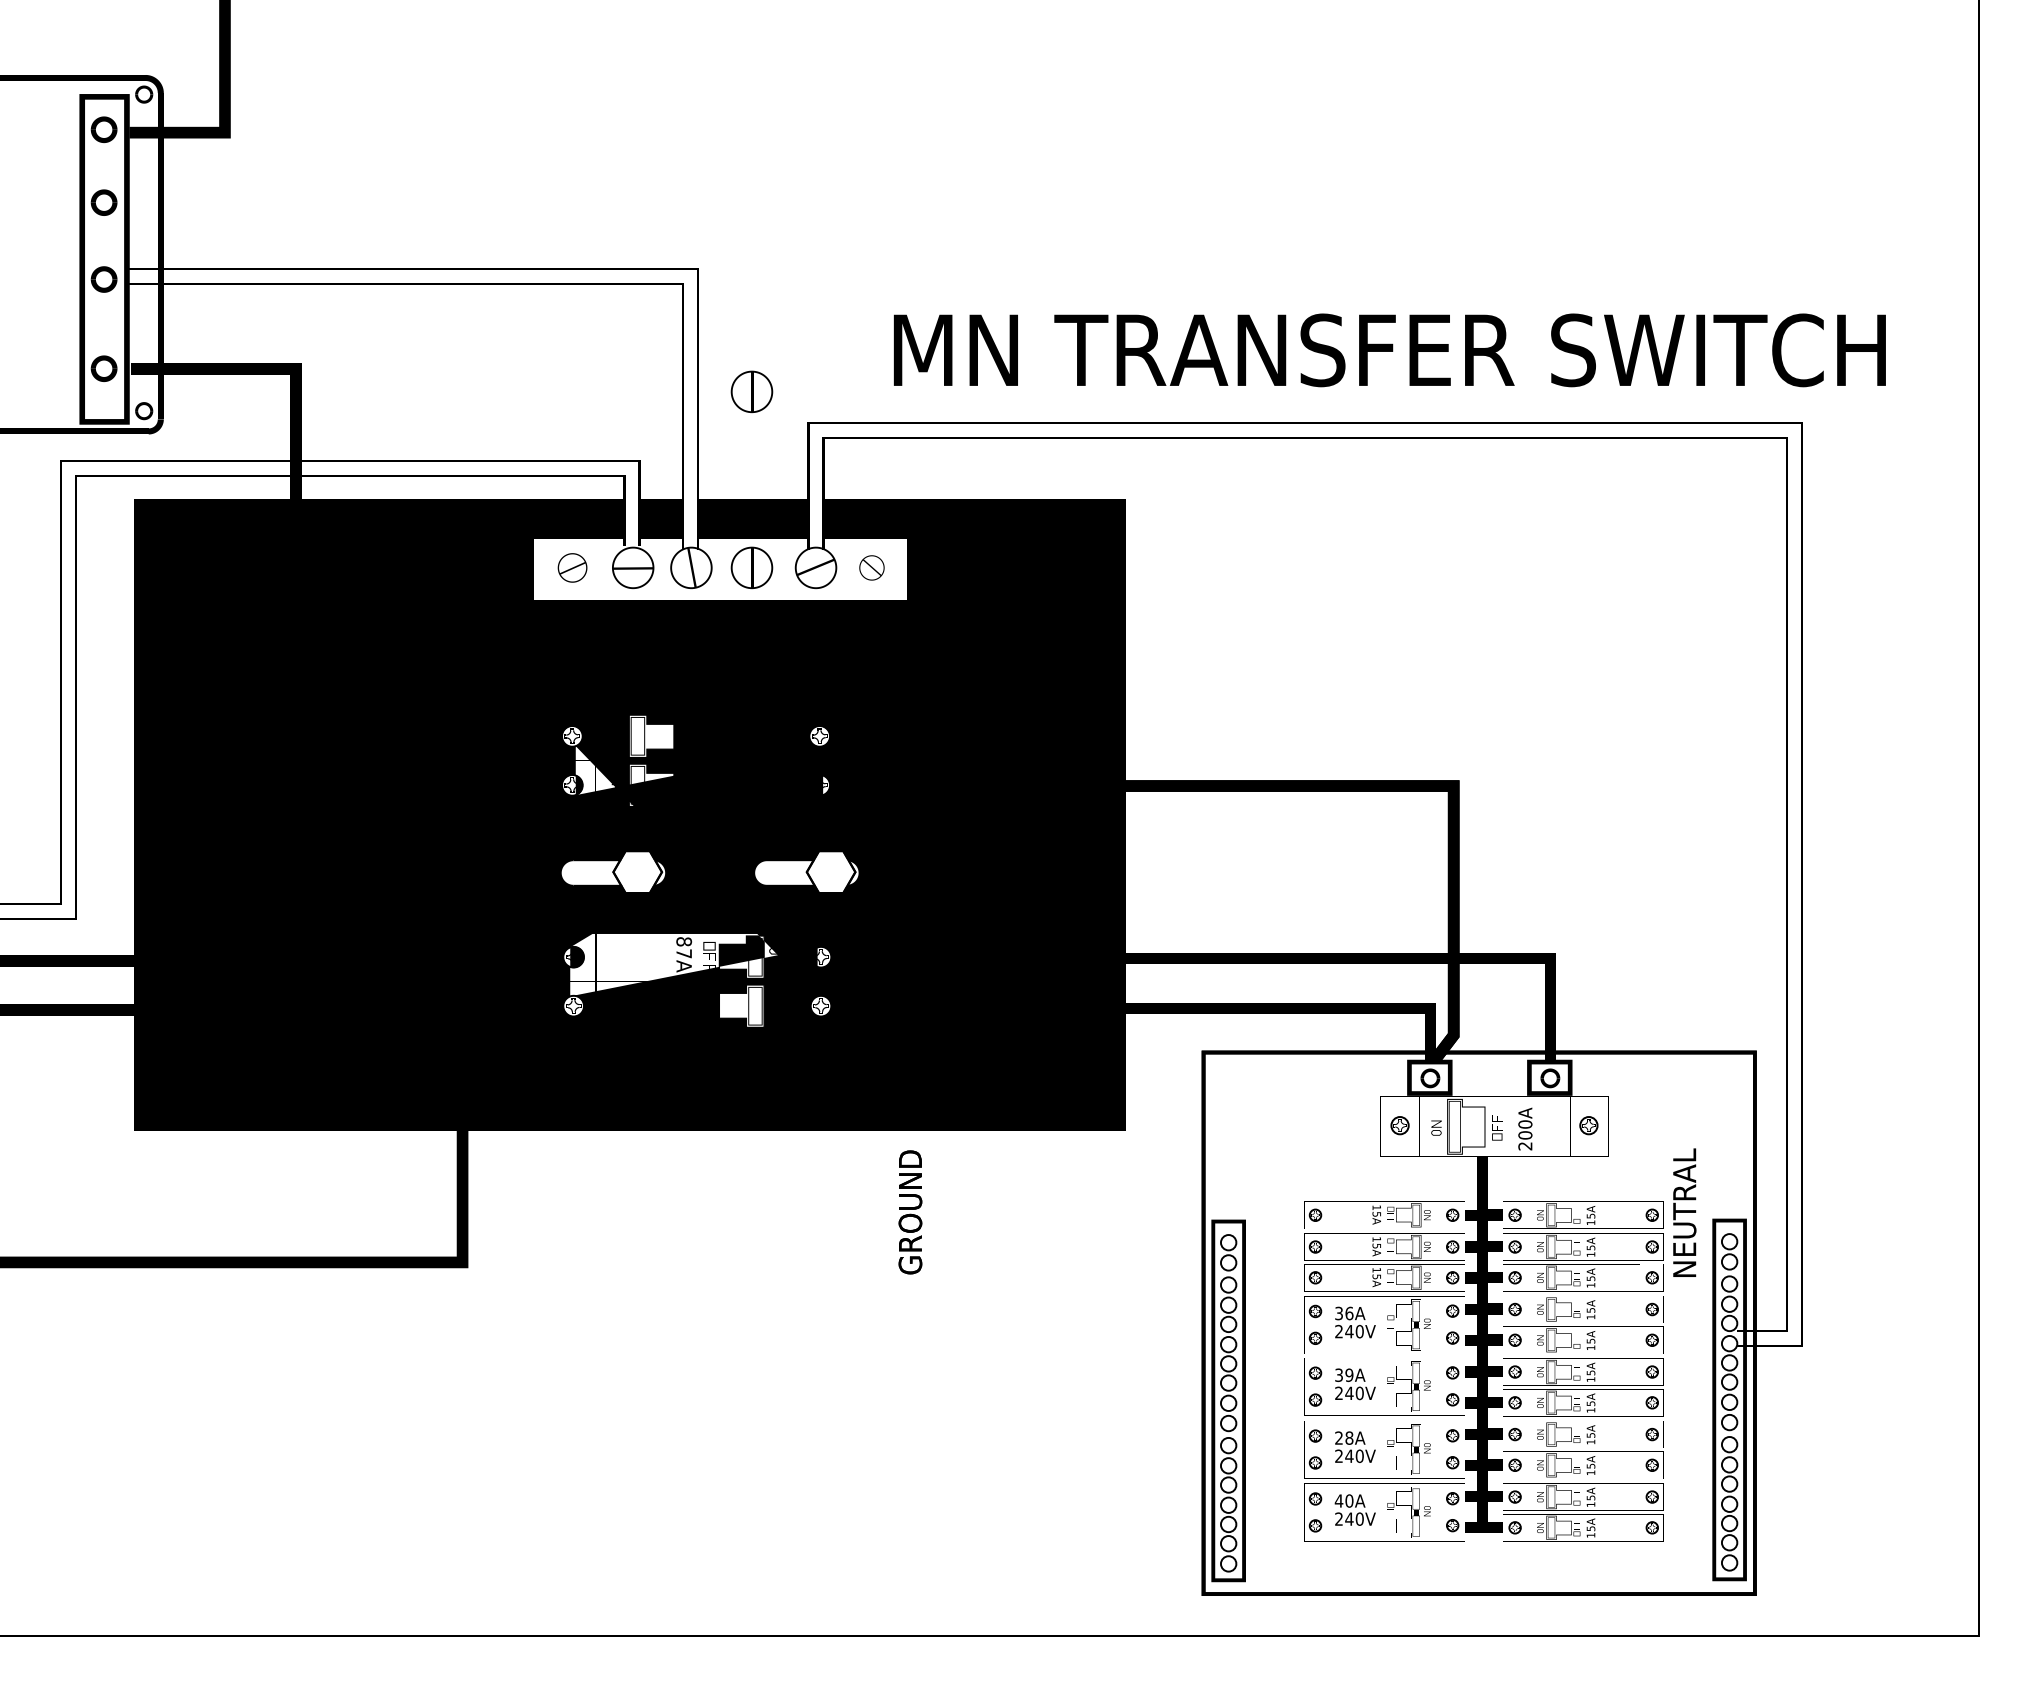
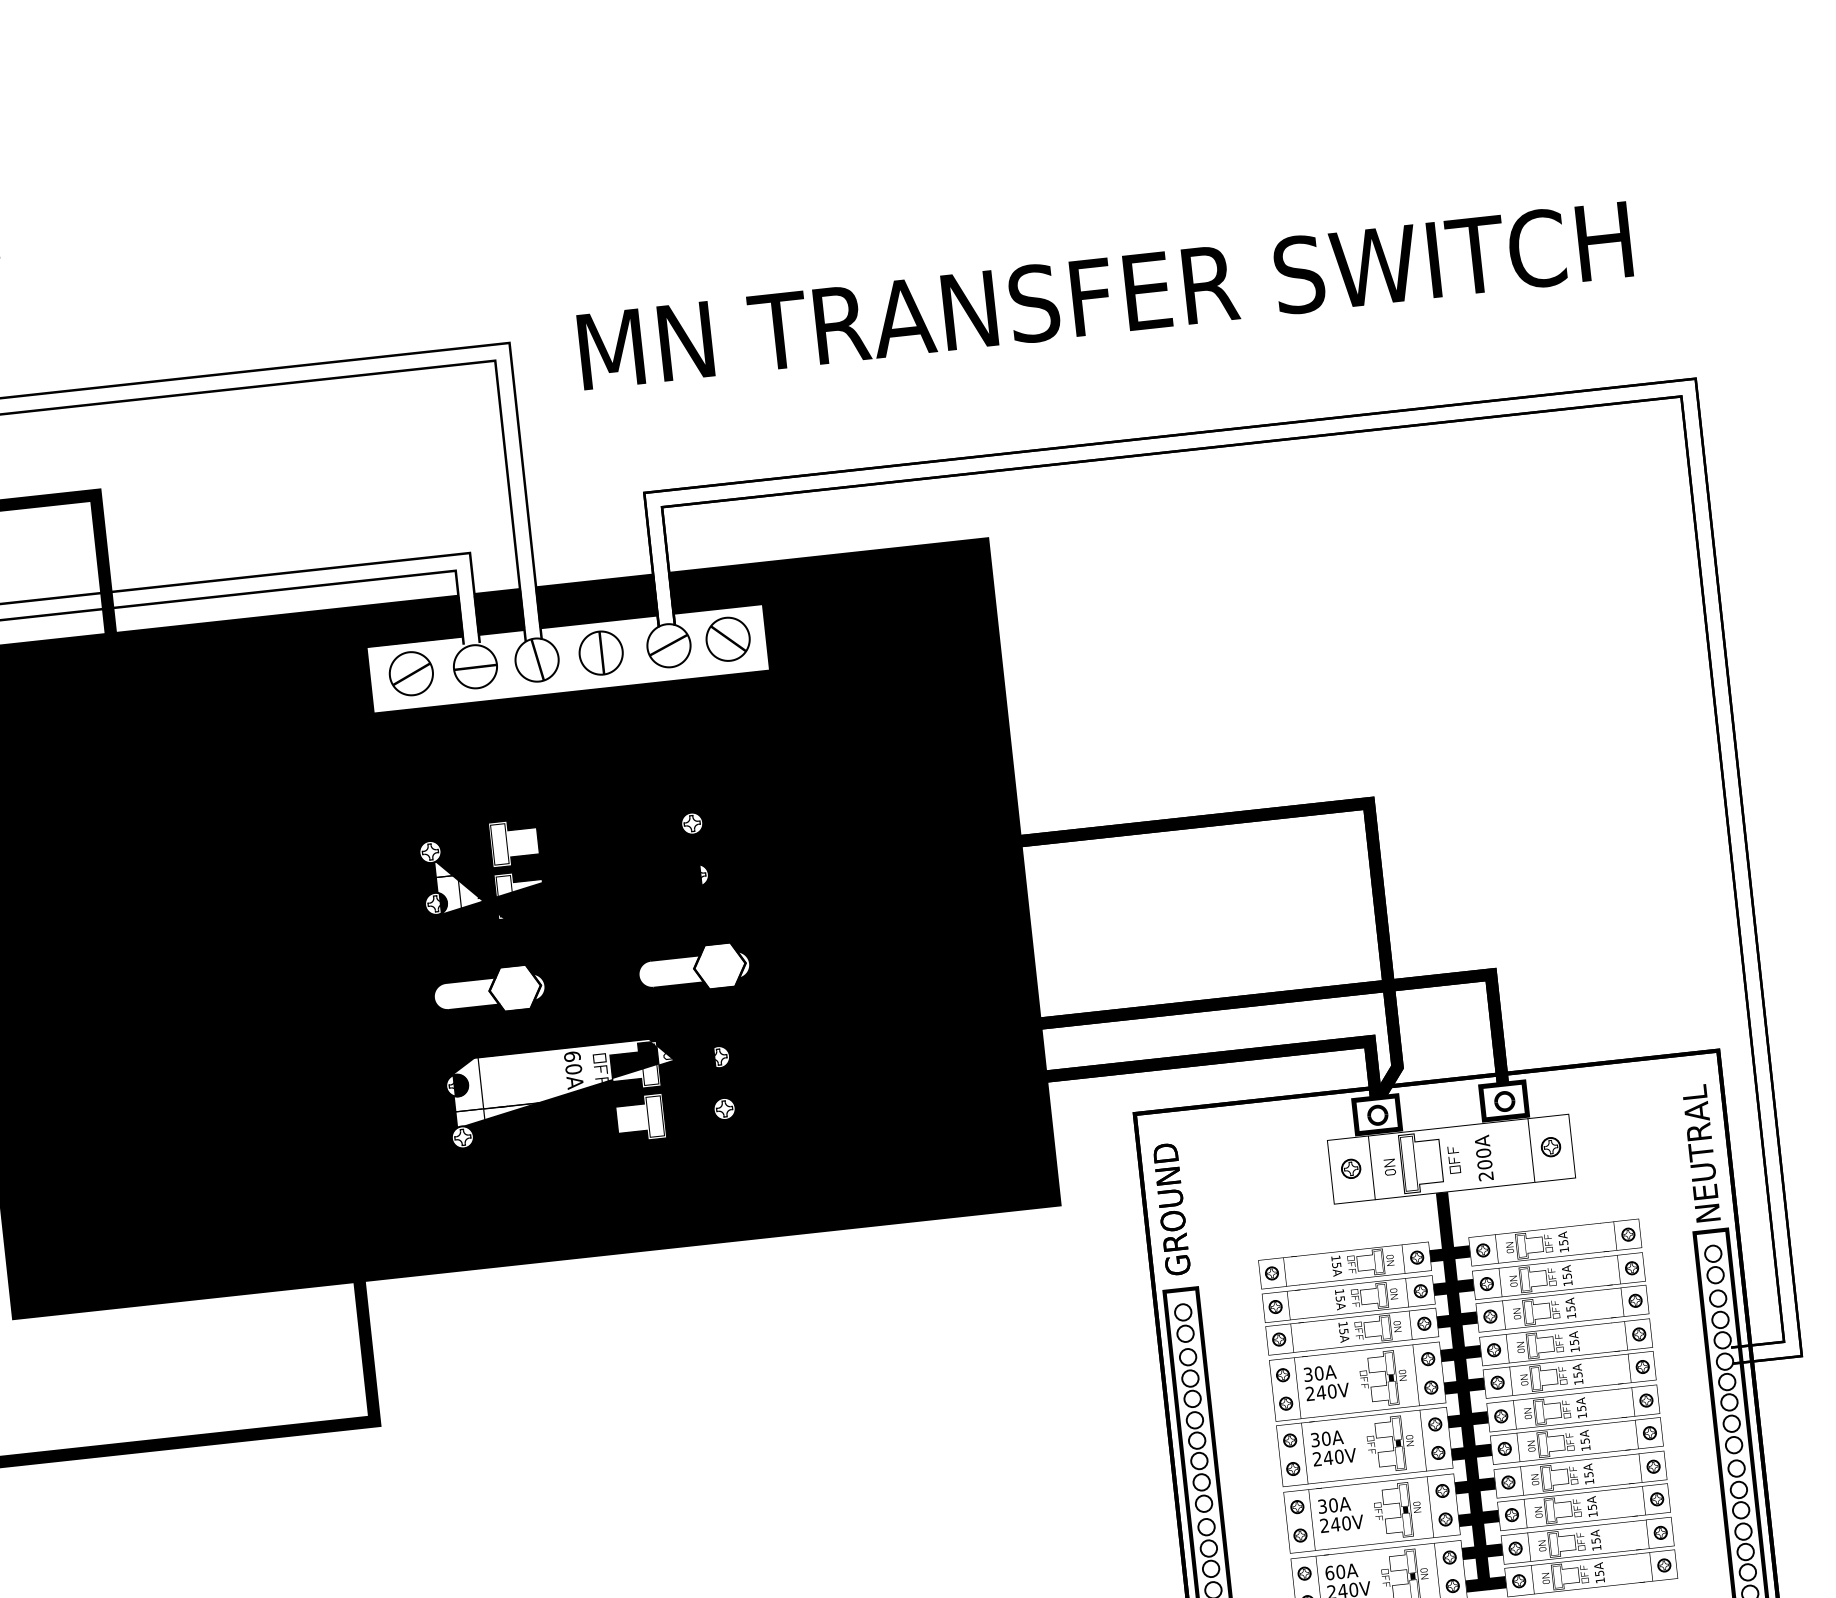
text: (1389, 350) -> (1104, 296), moved
part: (751, 391) -> (580, 466), removed
part: (572, 567) -> (411, 673), size x1.43
part: (871, 567) -> (727, 638), size x1.67
text: (684, 947) -> (573, 1062), 87A -> 60A
text: (910, 1212) -> (1171, 1209), moved
text: (1684, 1212) -> (1701, 1153), moved
text: (1349, 1312) -> (1319, 1372), 36A -> 30A
text: (1349, 1375) -> (1326, 1439), 39A -> 30A
text: (1344, 1437) -> (1328, 1505), 28A -> 30A
text: (1338, 1500) -> (1329, 1572), 40A -> 60A

